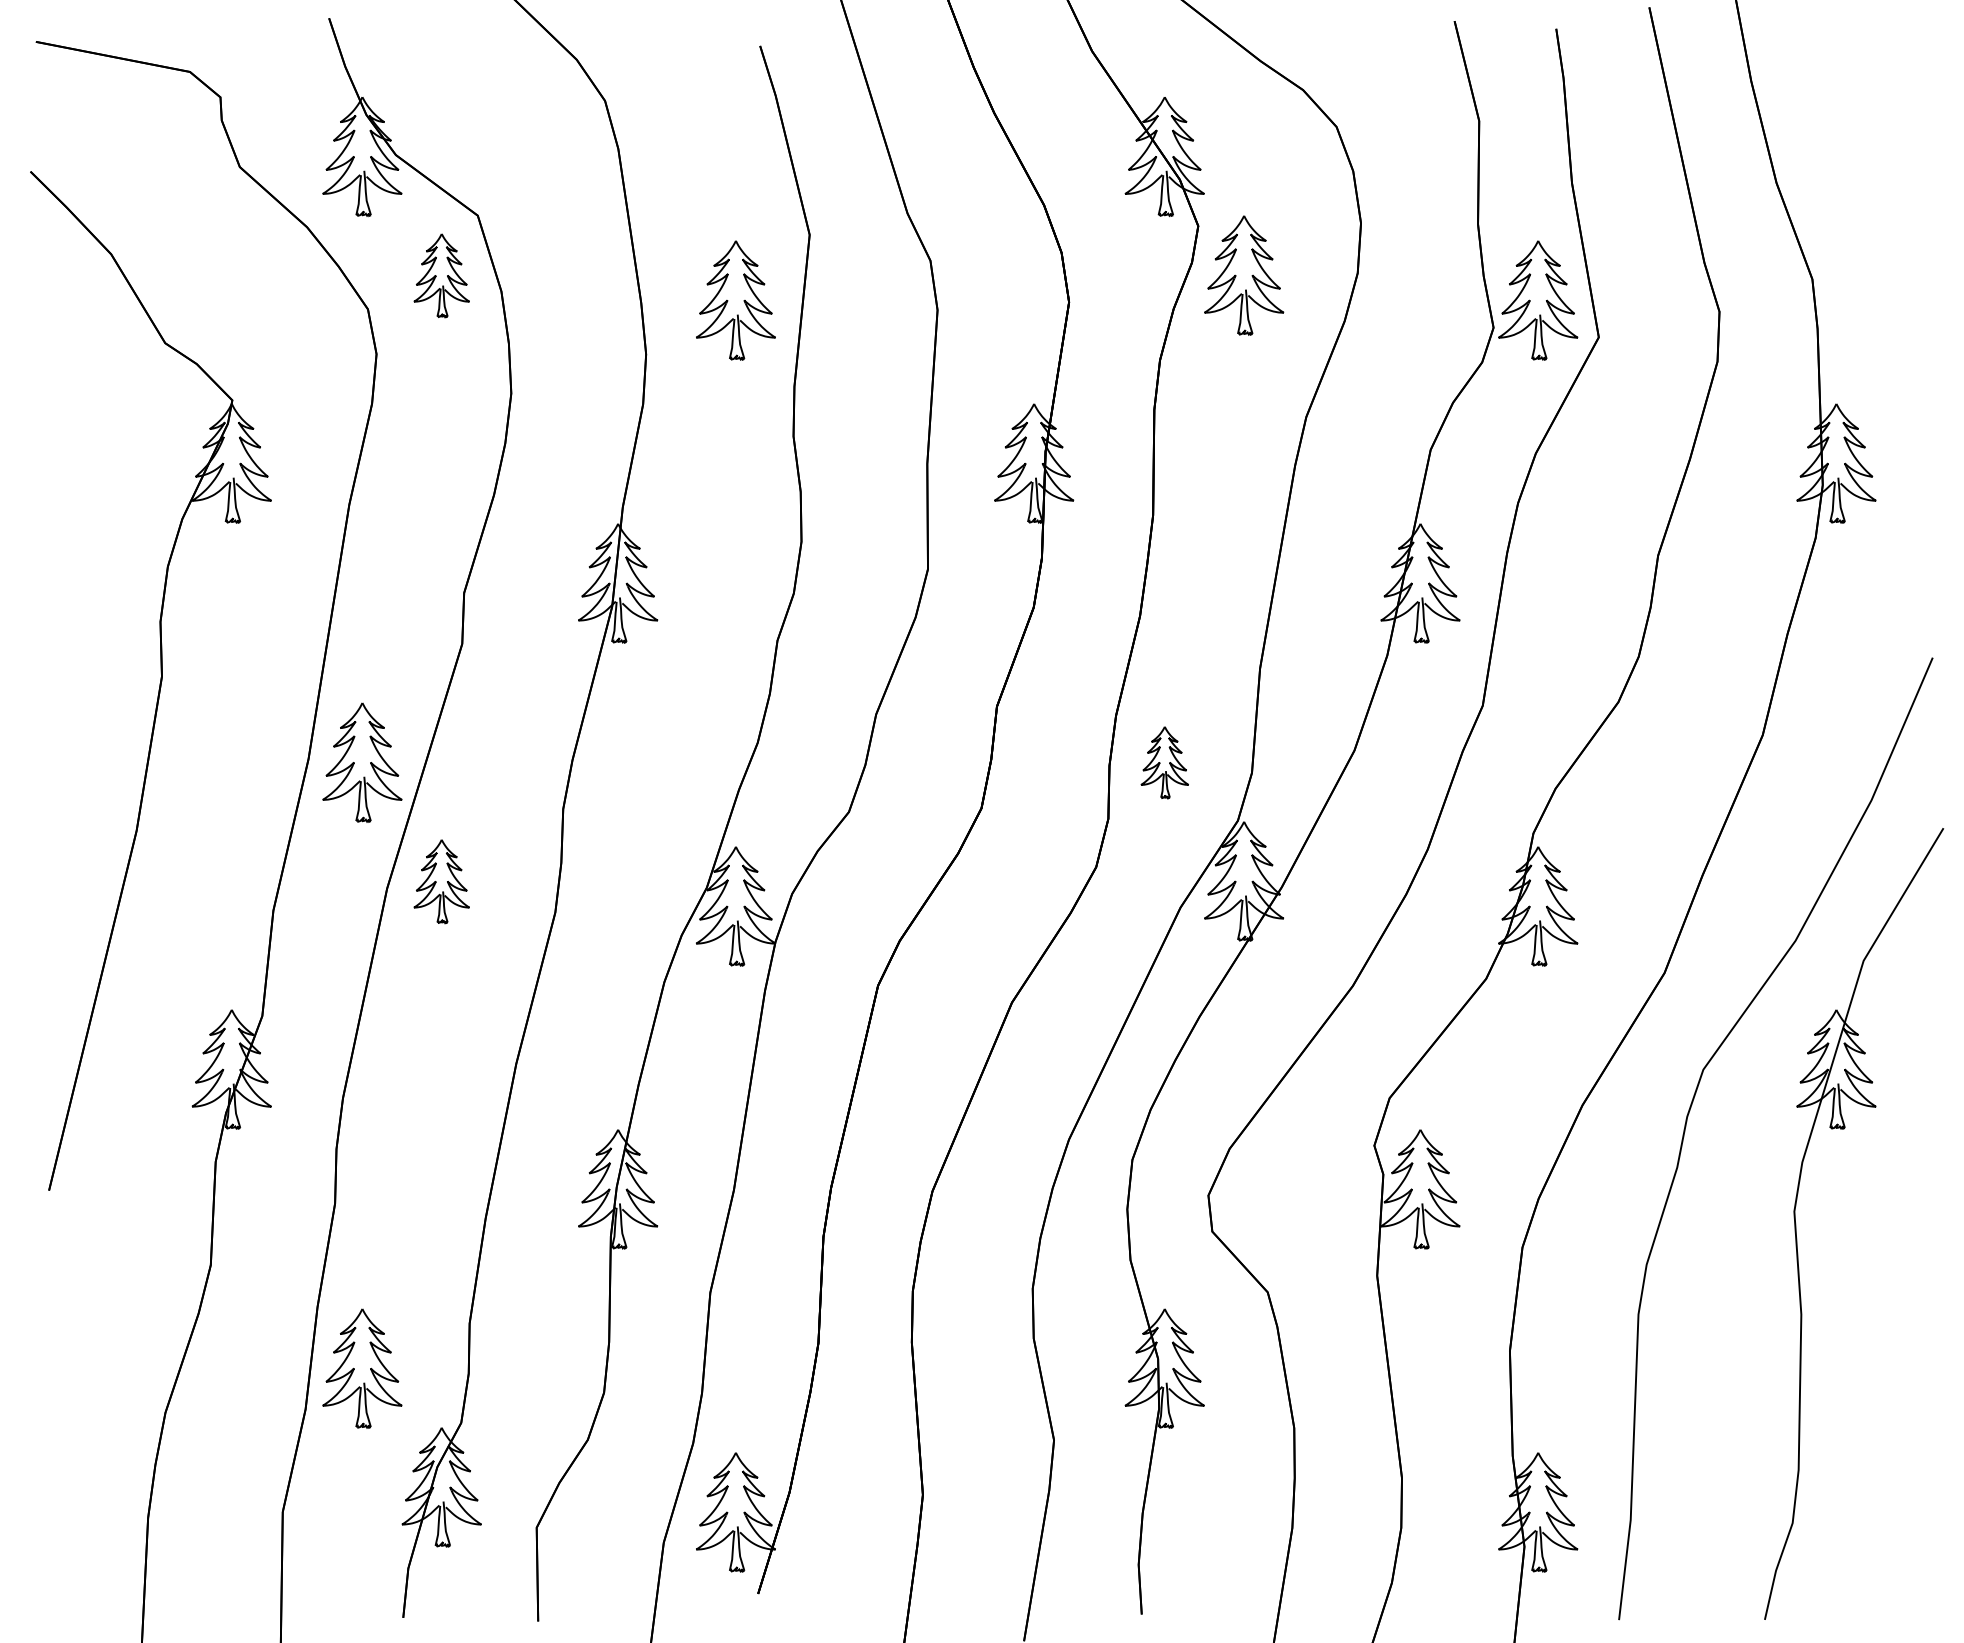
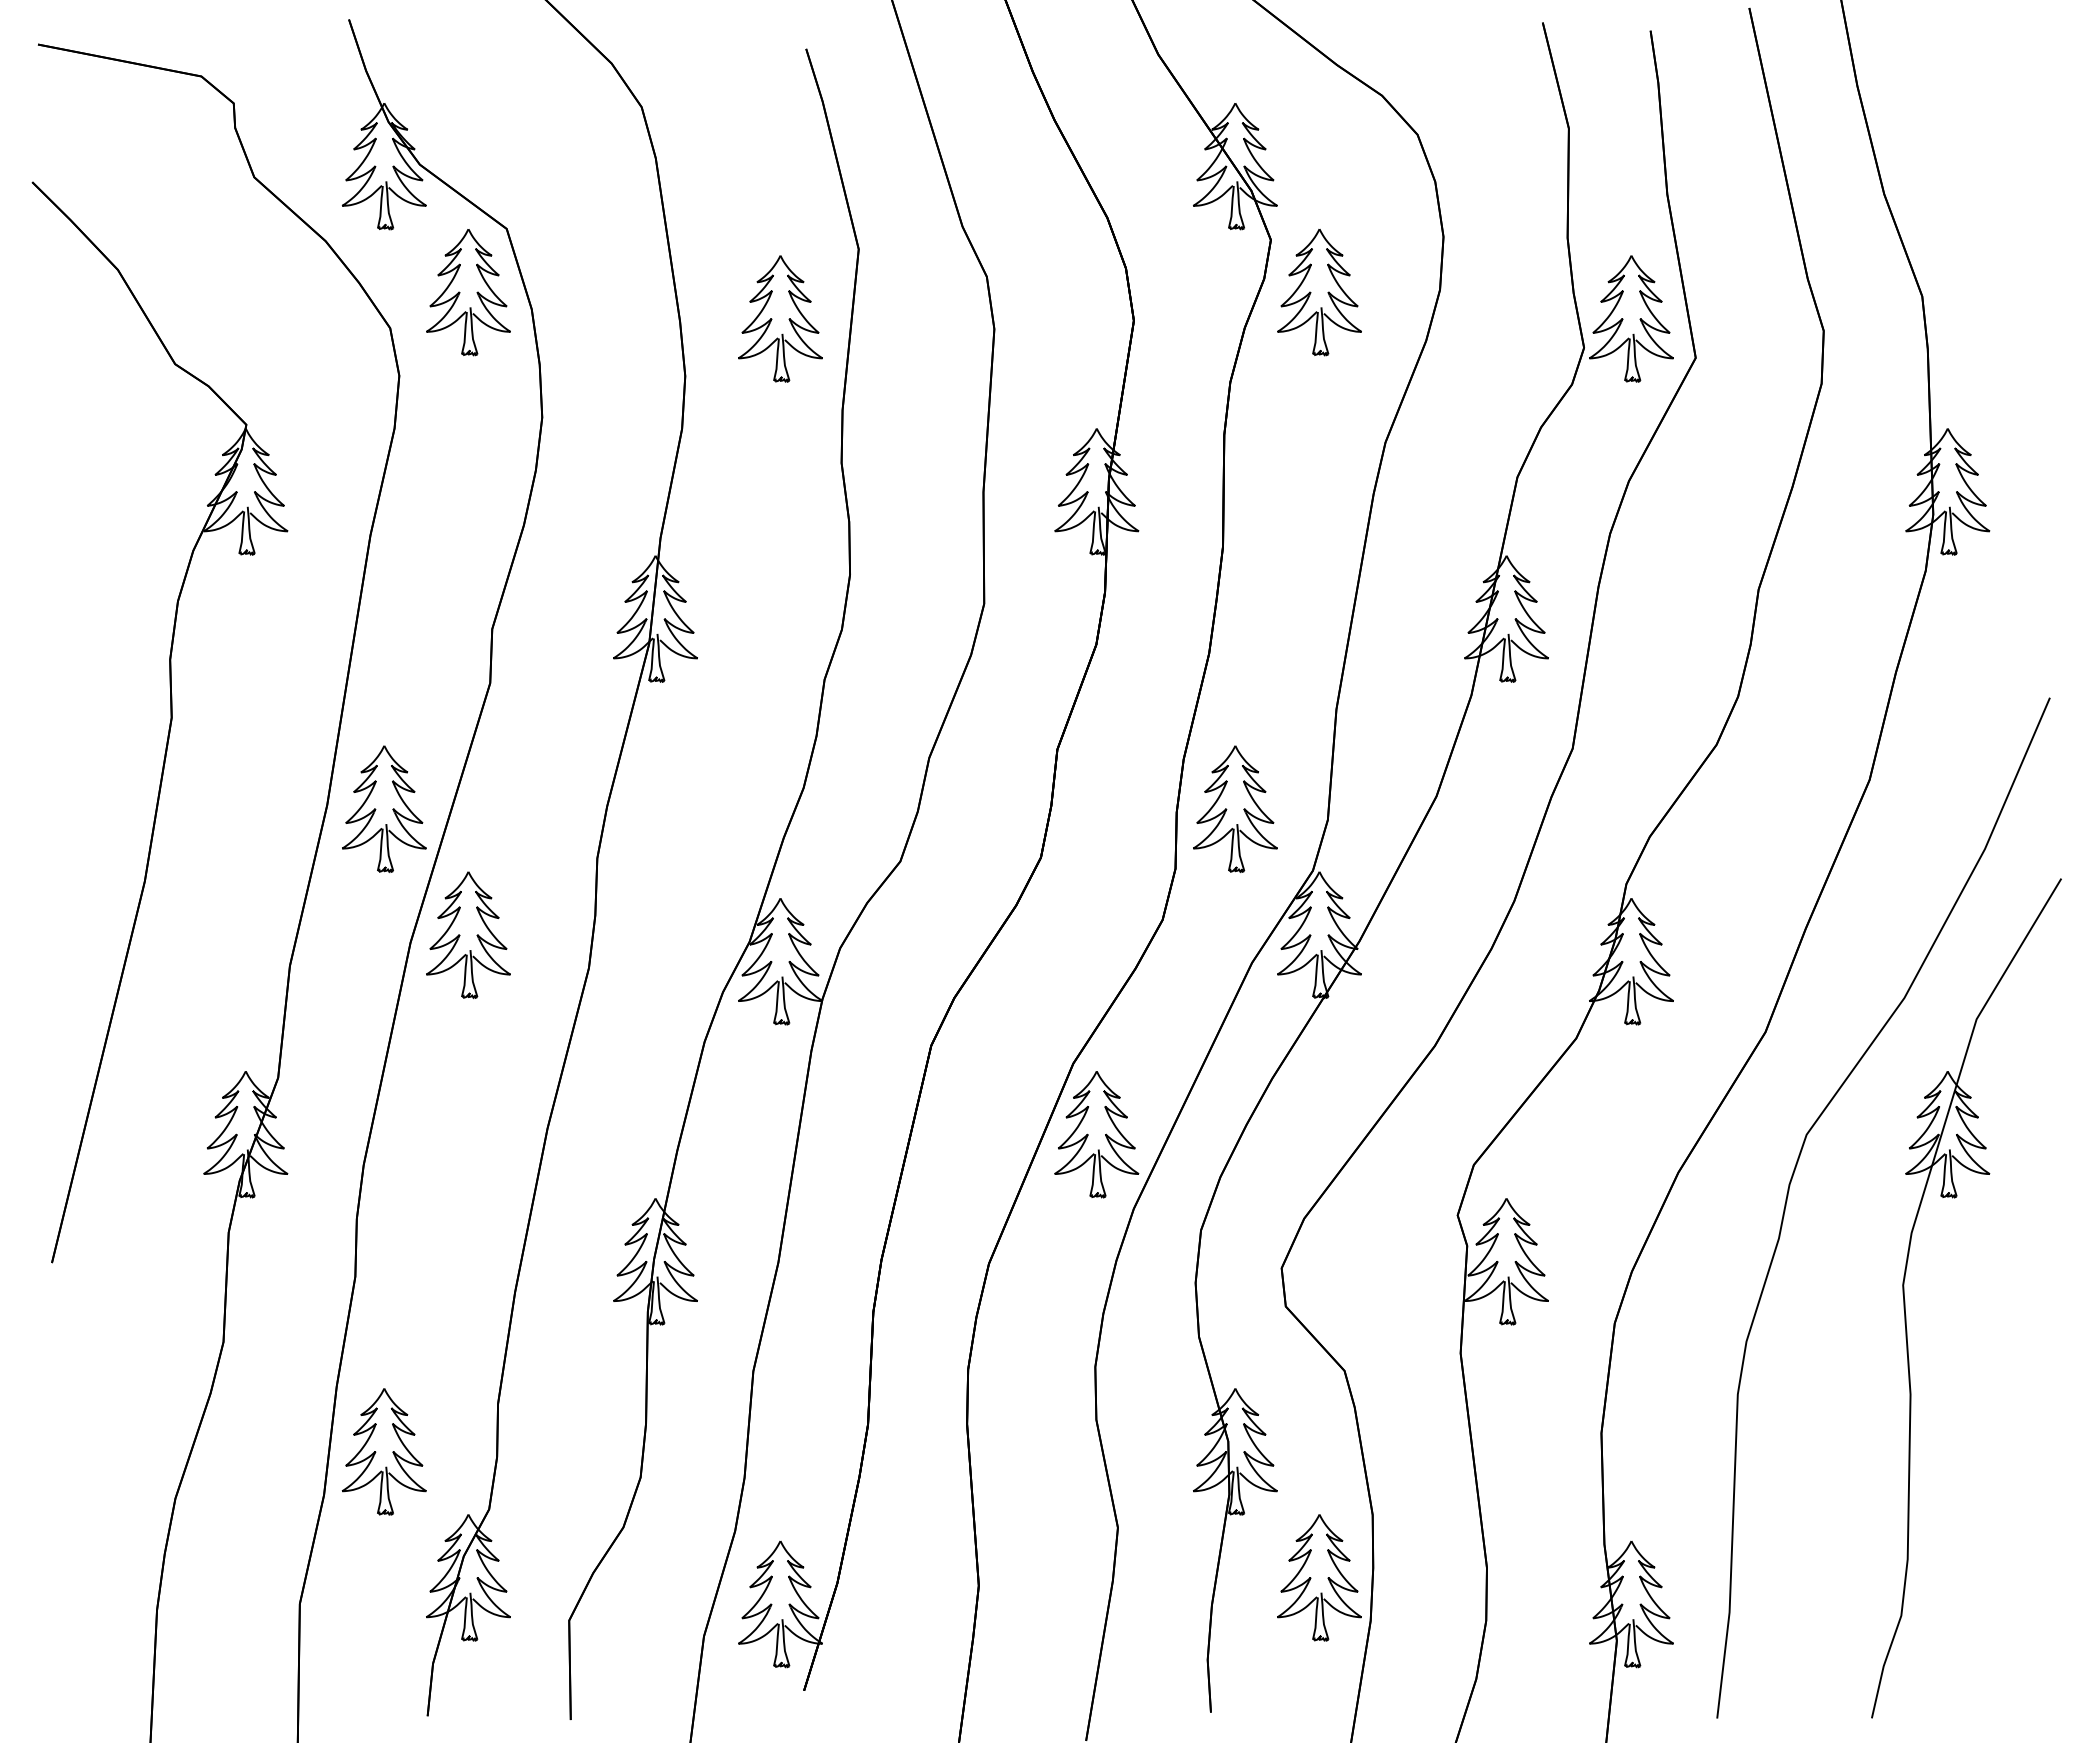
part: (441, 275) -> (468, 292), size x1.43
part: (1164, 762) -> (1235, 808), size x1.67
part: (441, 881) -> (468, 935), size x1.43
part: (1033, 1069) -> (1096, 1134), added
part: (1244, 1487) -> (1319, 1577), added

